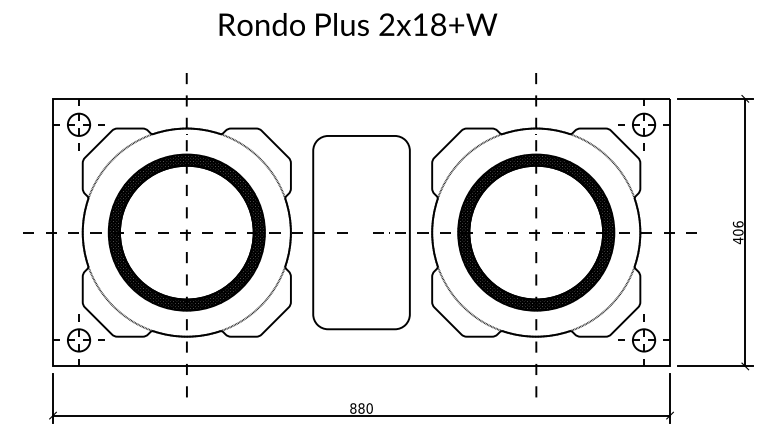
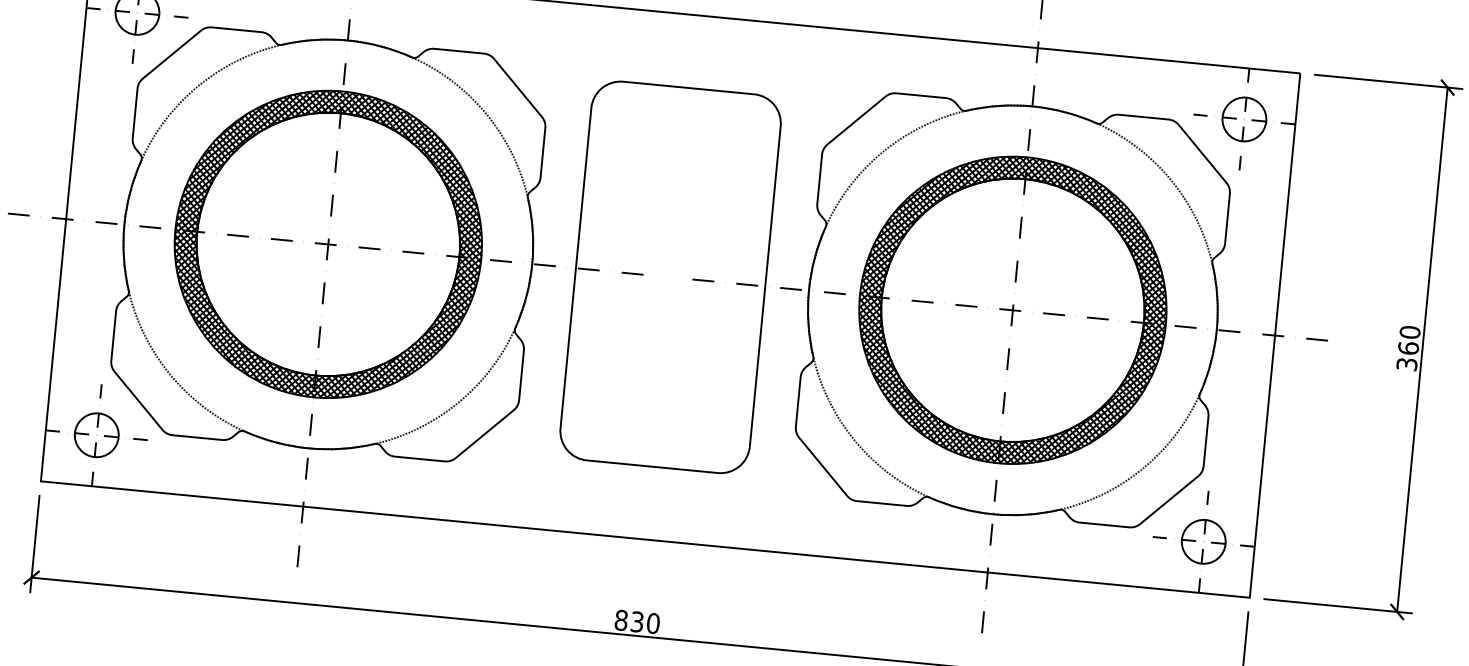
text: (737, 232) -> (1407, 348), 406 -> 360
text: (361, 408) -> (637, 621), 880 -> 830

